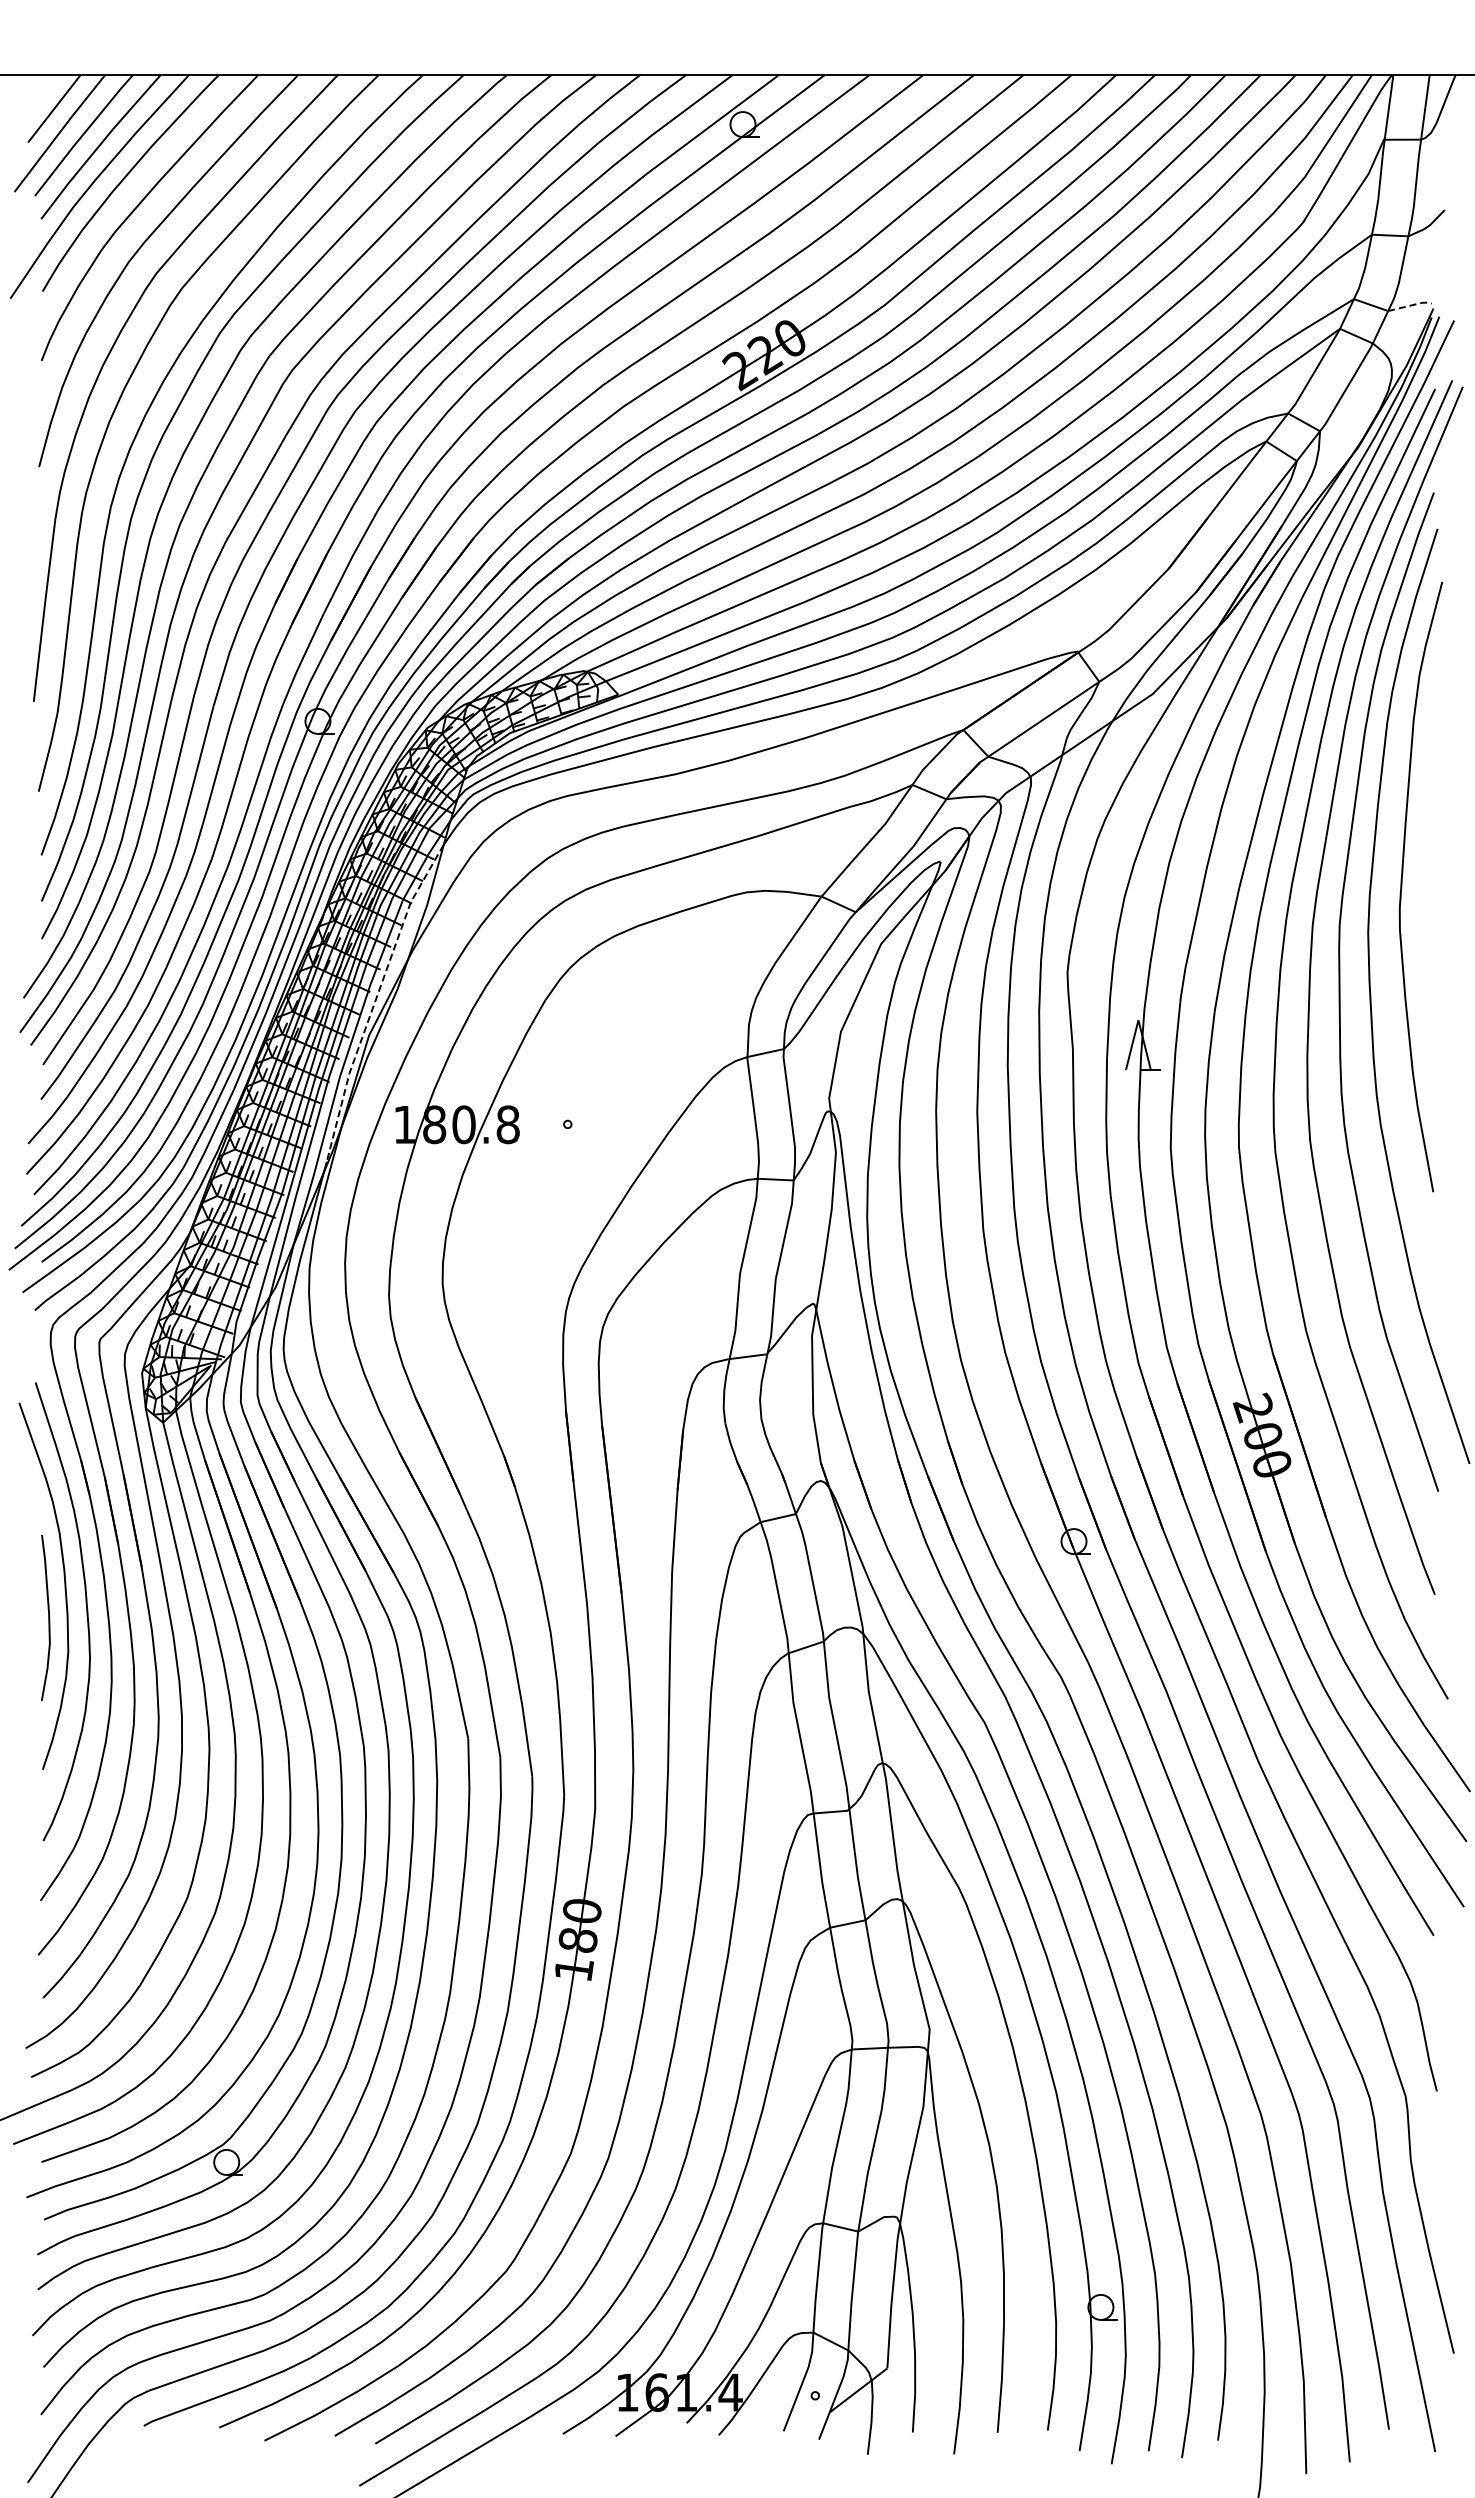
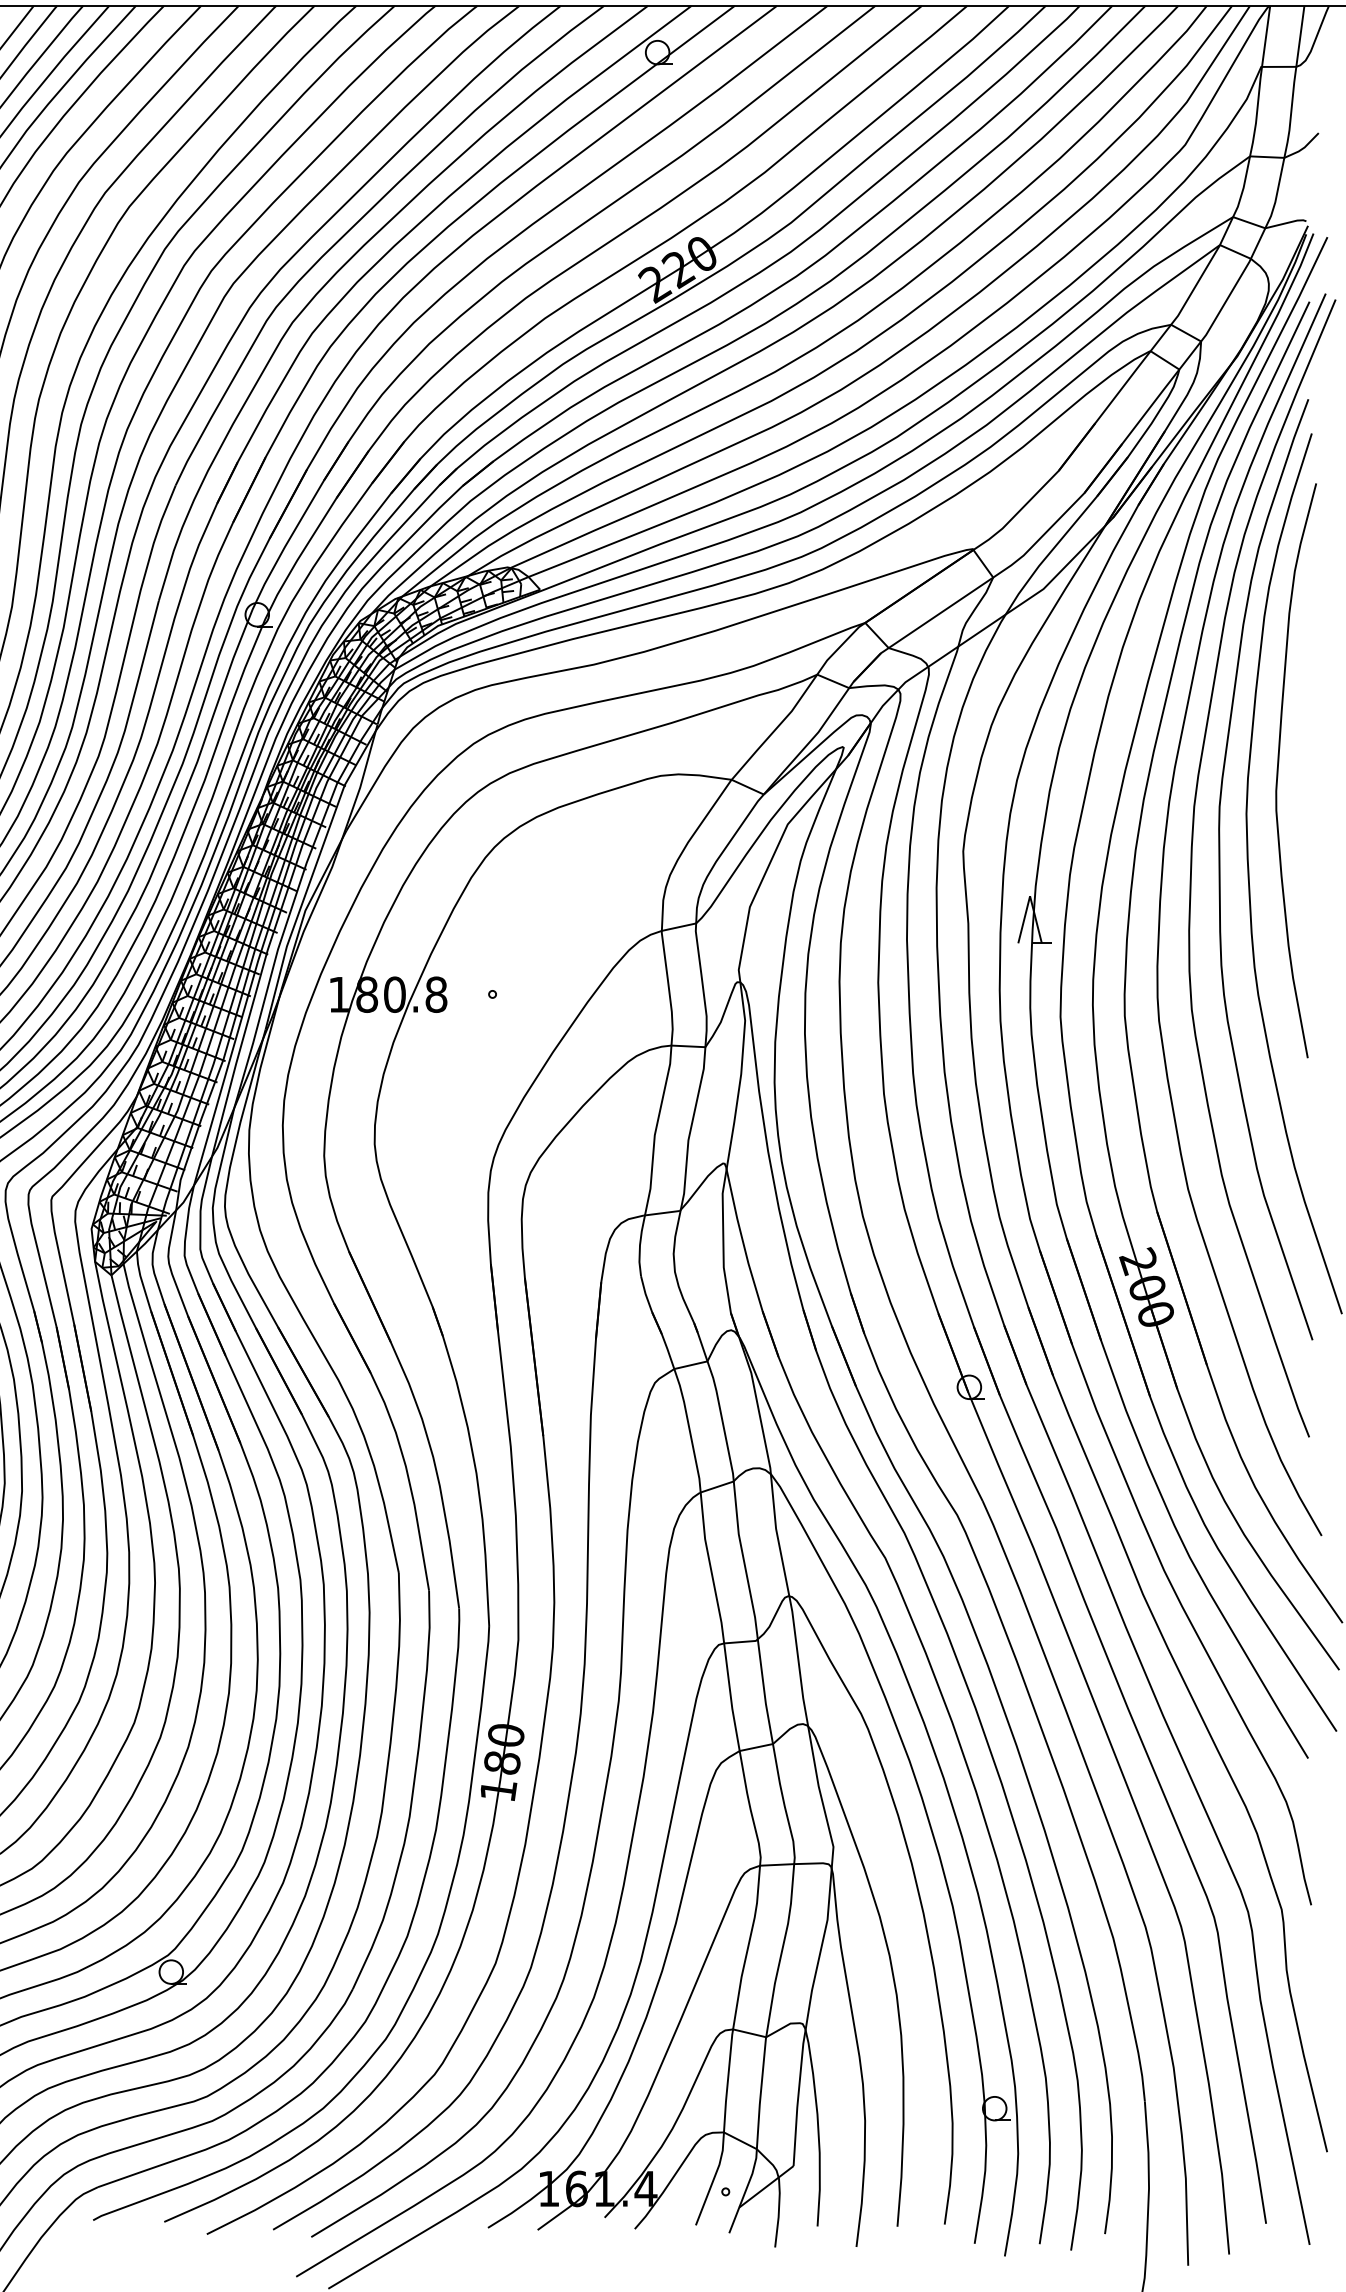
line: (1411, 305) -> (1287, 223), dashed -> solid
line: (375, 1000) -> (311, 877), dashed -> solid

